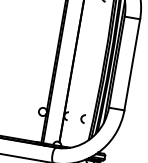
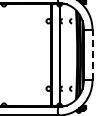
line: (132, 63) -> (92, 54), solid -> dashed

